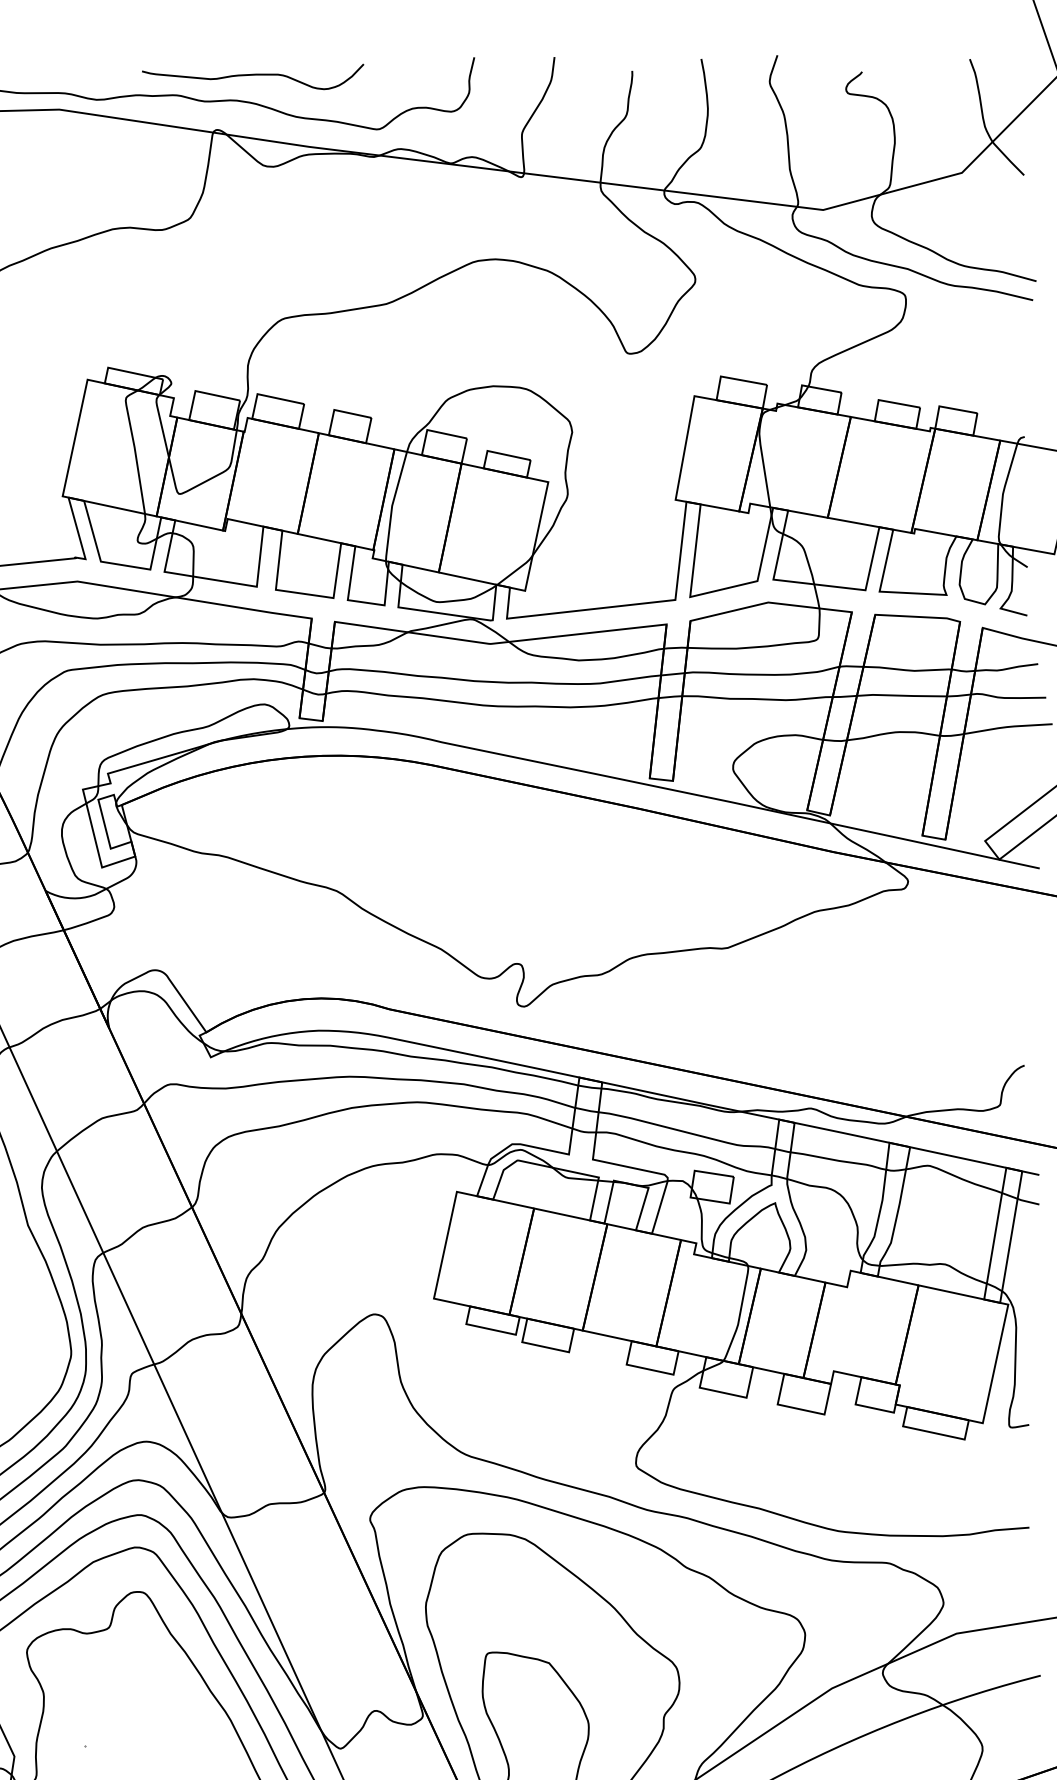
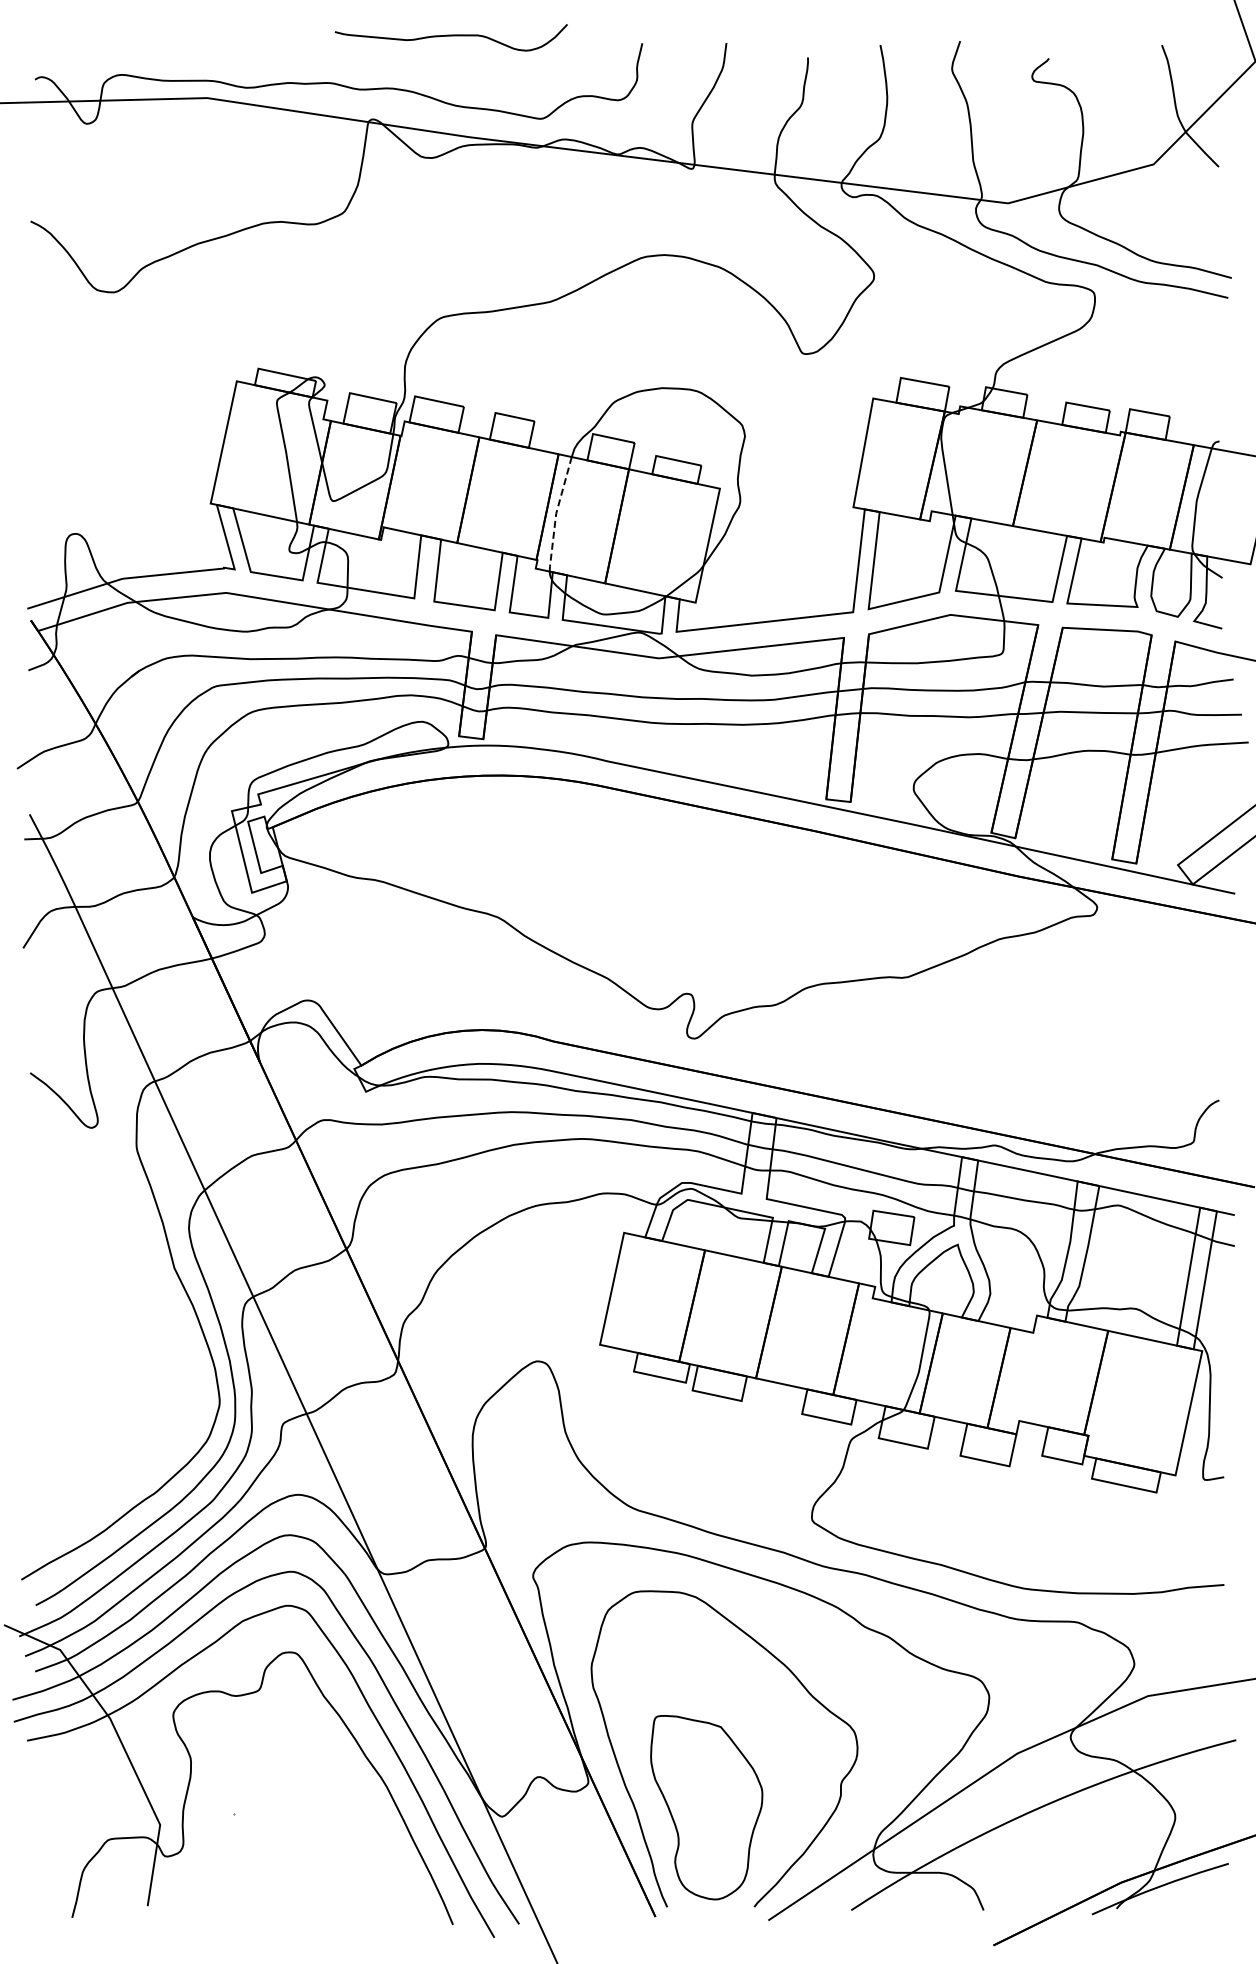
curve: (252, 75) -> (450, 36), moved
line: (392, 505) -> (556, 513), solid -> dashed

